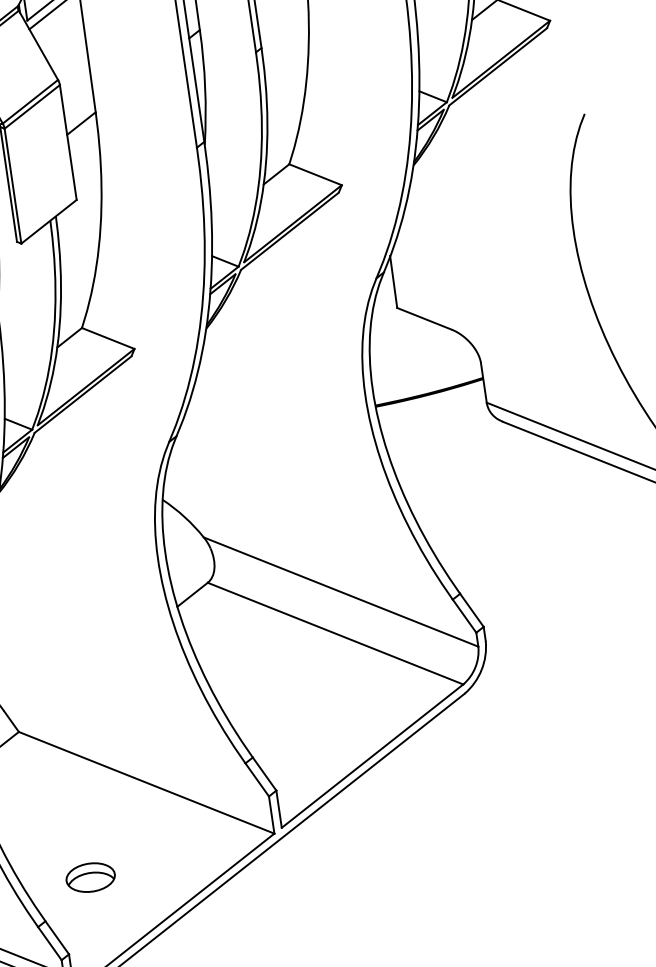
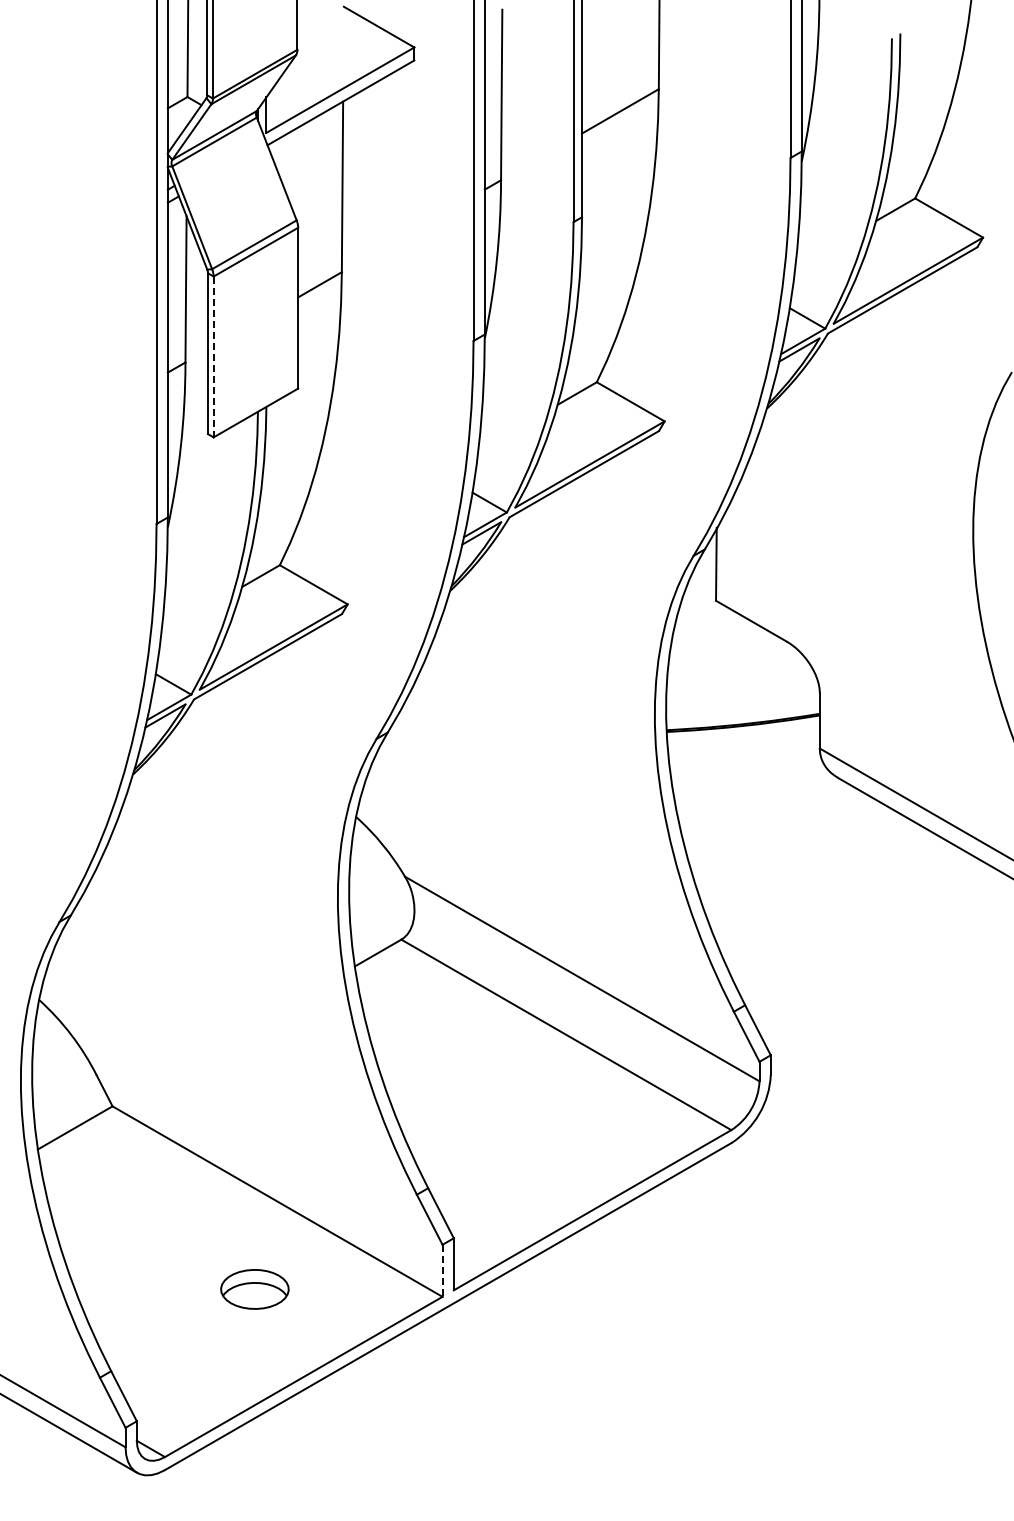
line: (12, 186) -> (213, 357), solid -> dashed
line: (271, 815) -> (442, 1271), solid -> dashed
part: (90, 877) -> (254, 1289), moved

